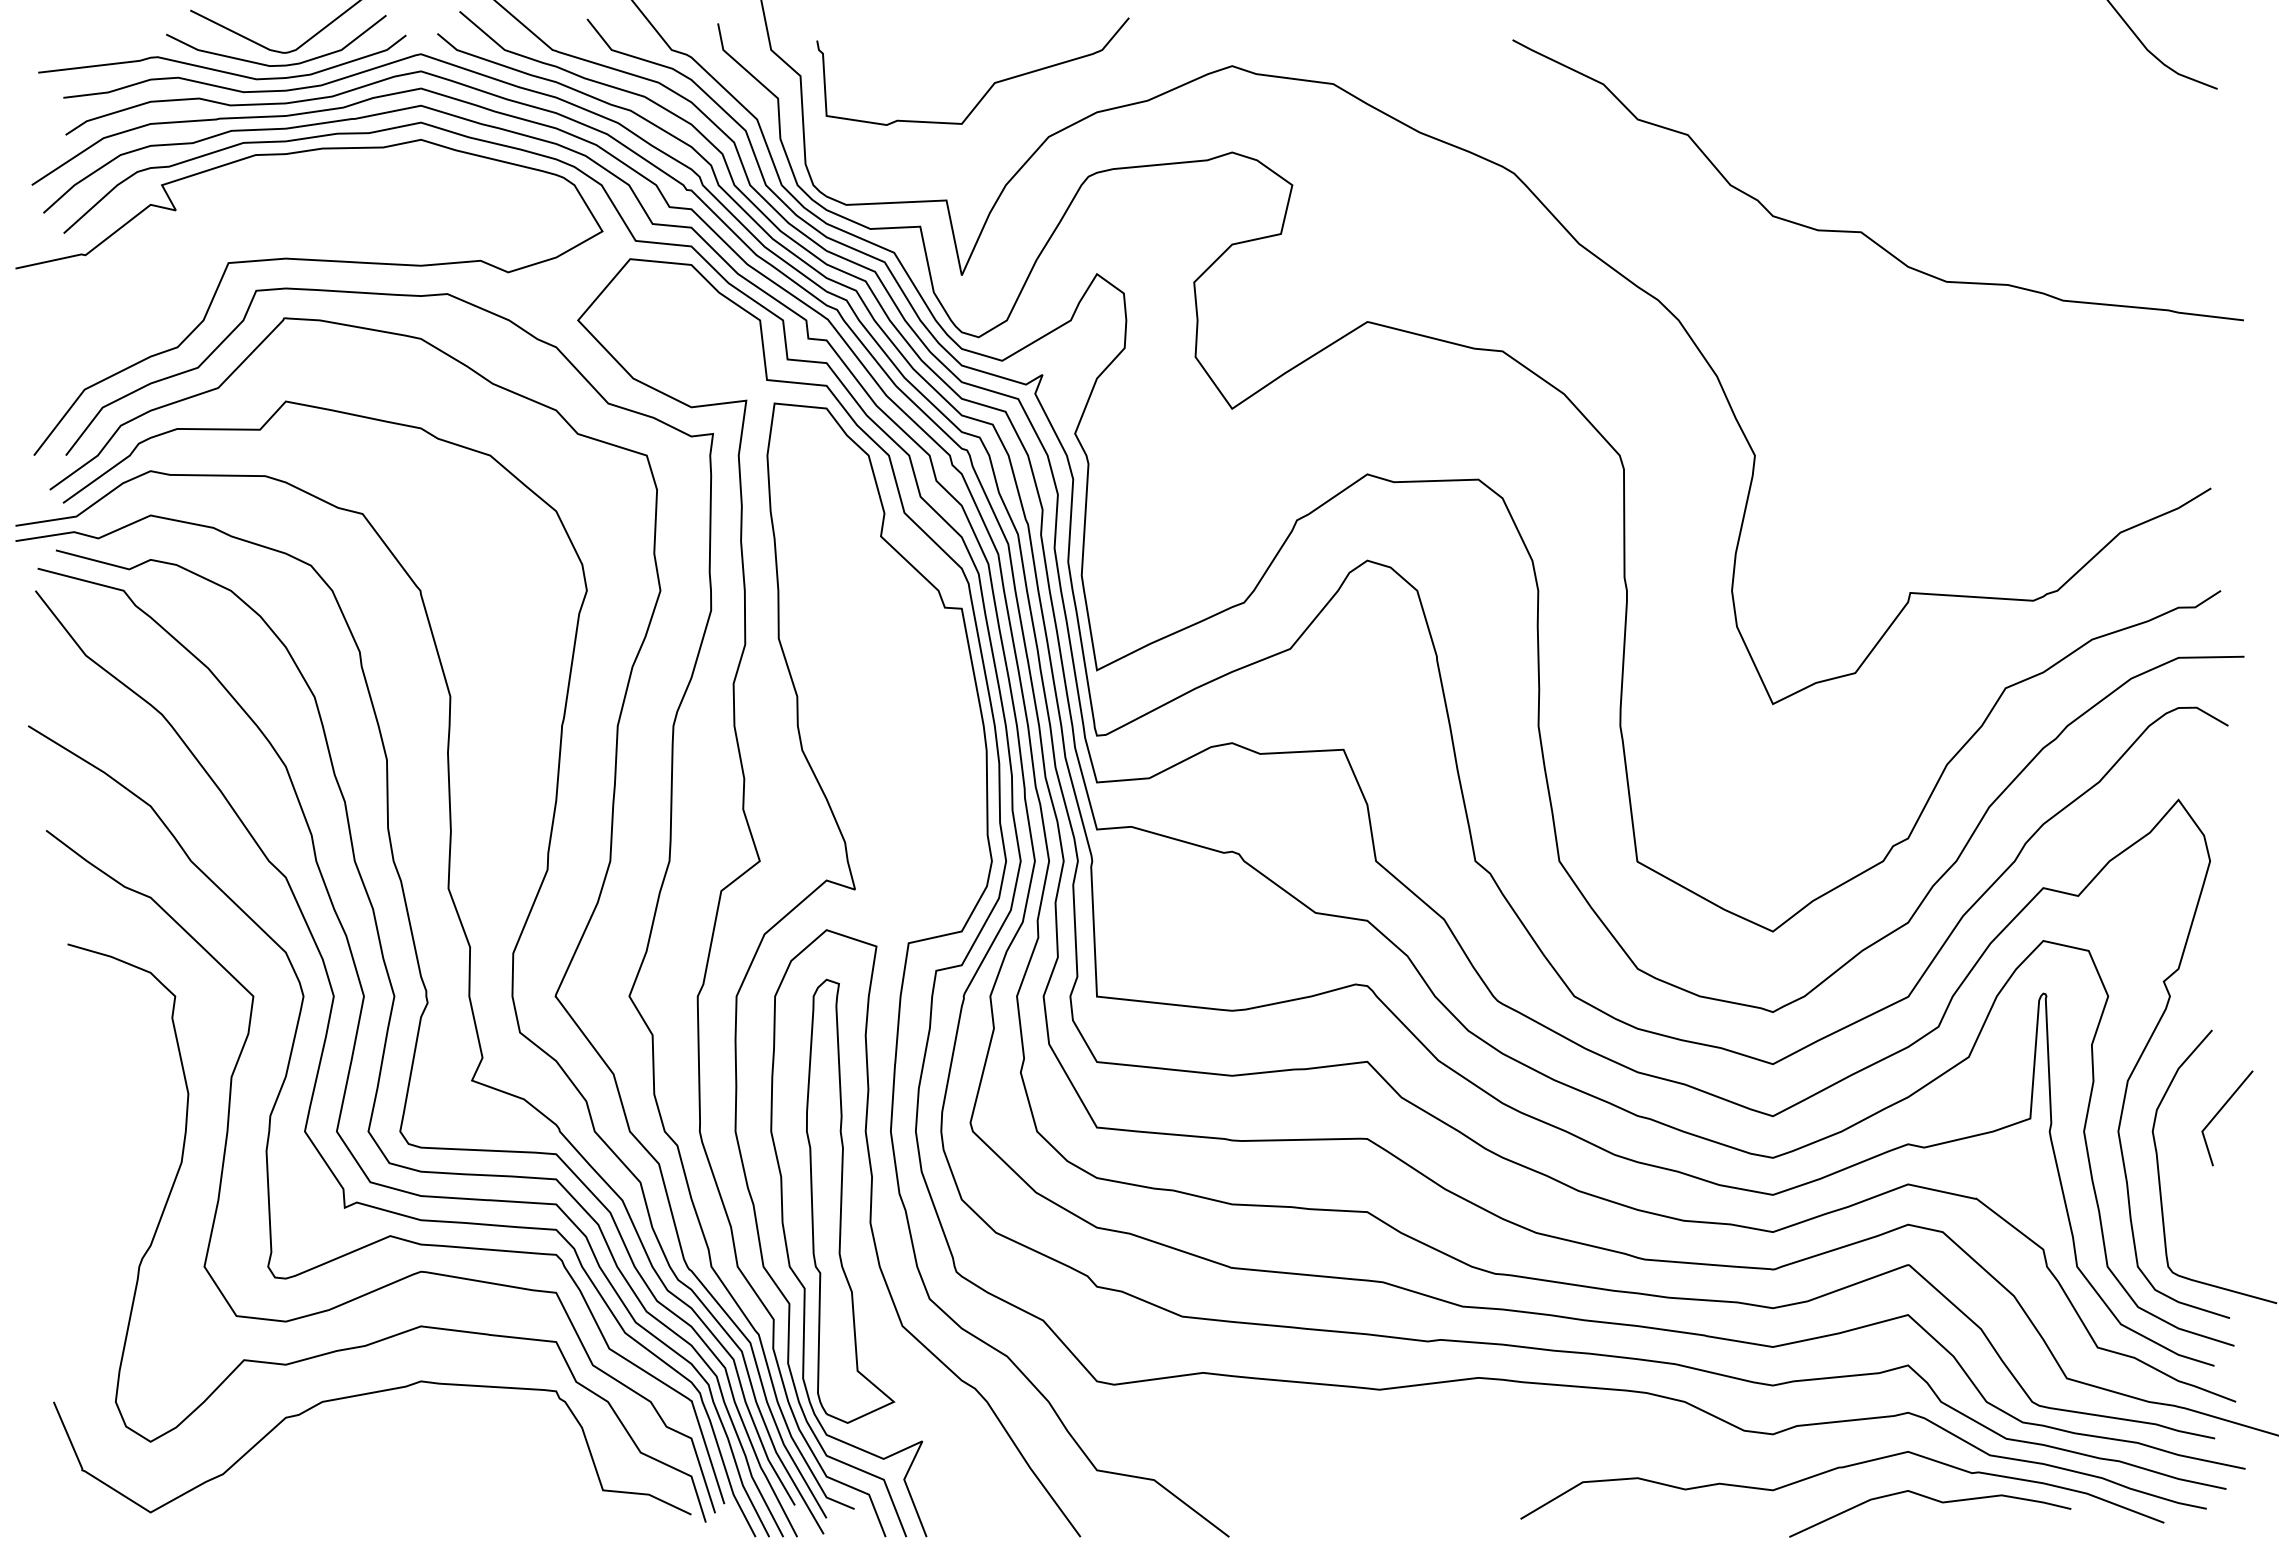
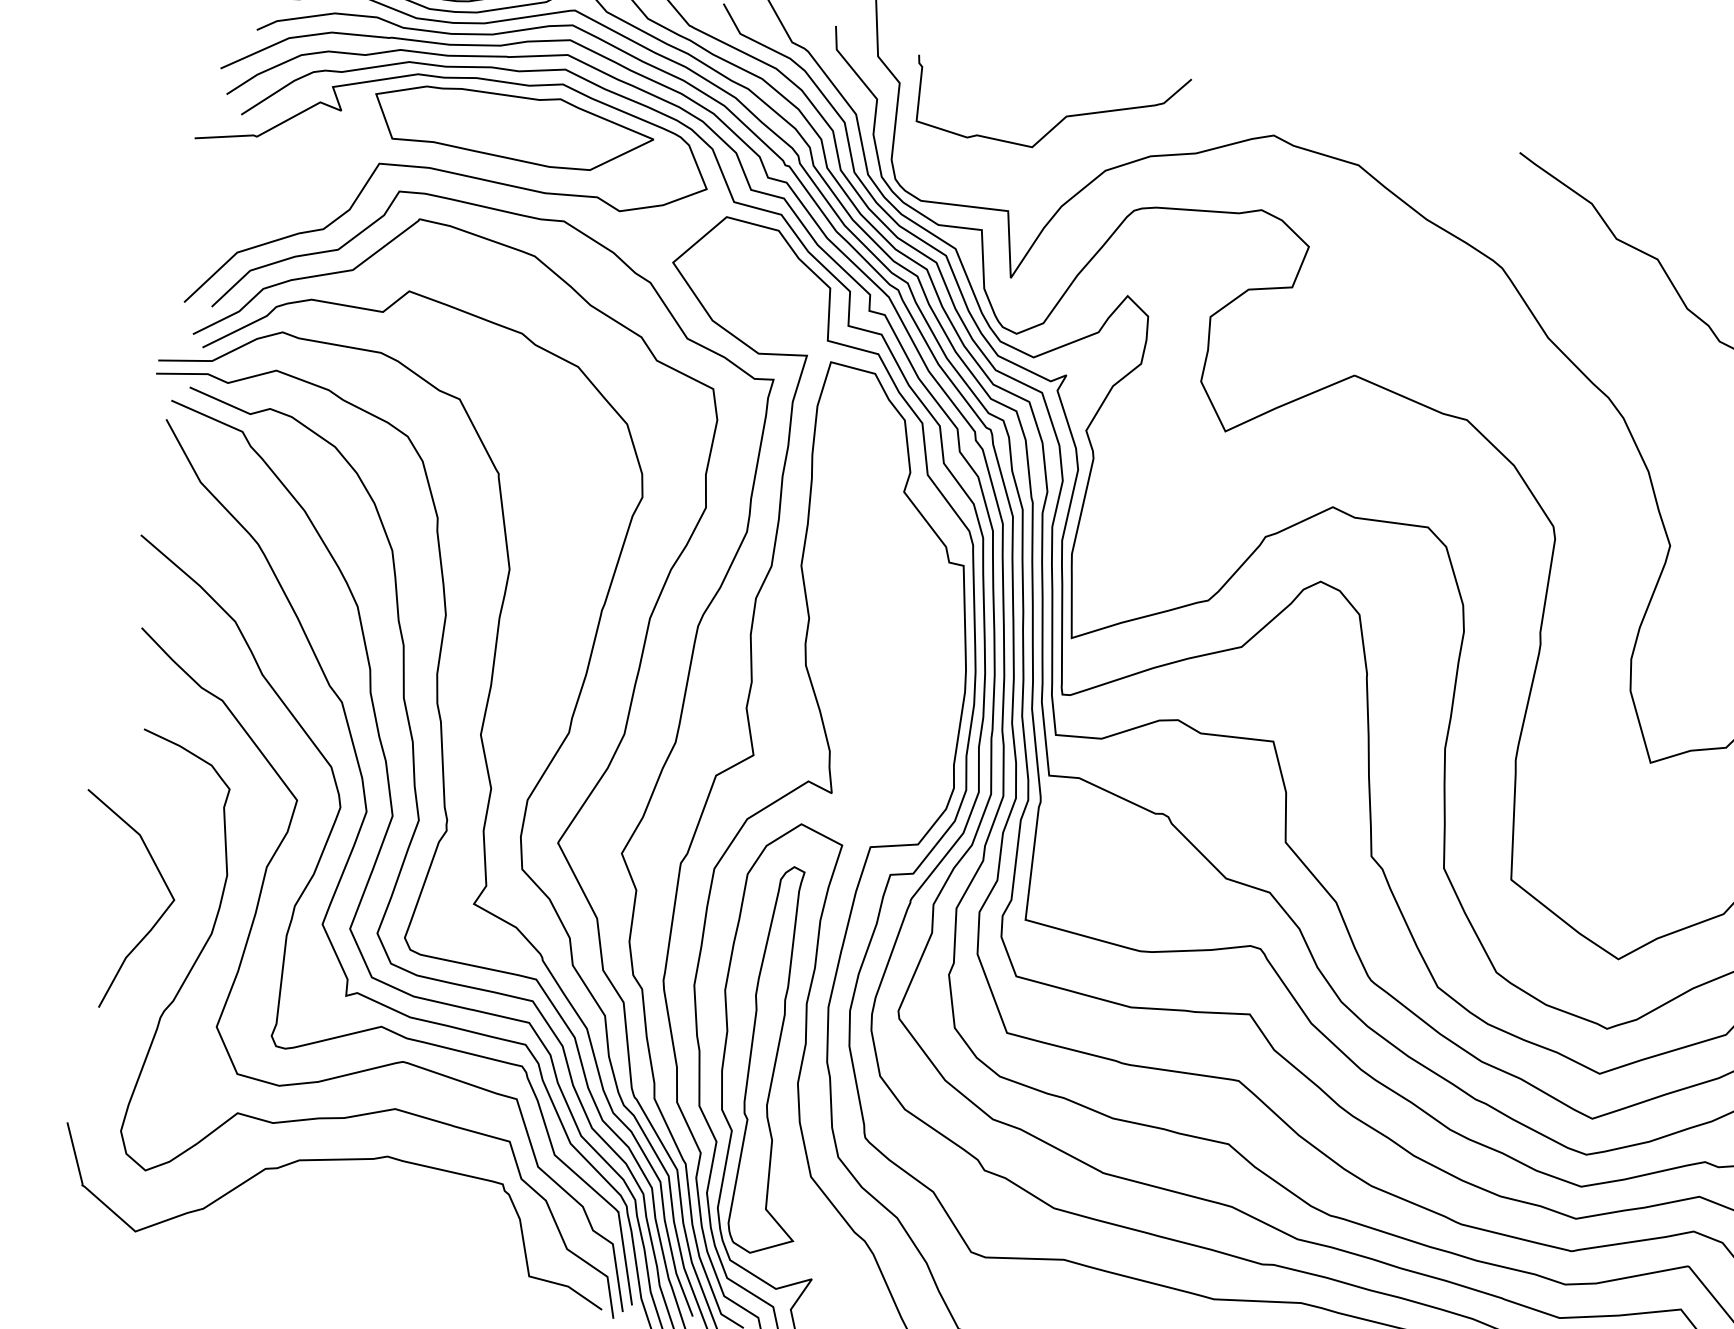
part: (372, 196) -> (513, 126), added
curve: (114, 1163) -> (153, 925), added

